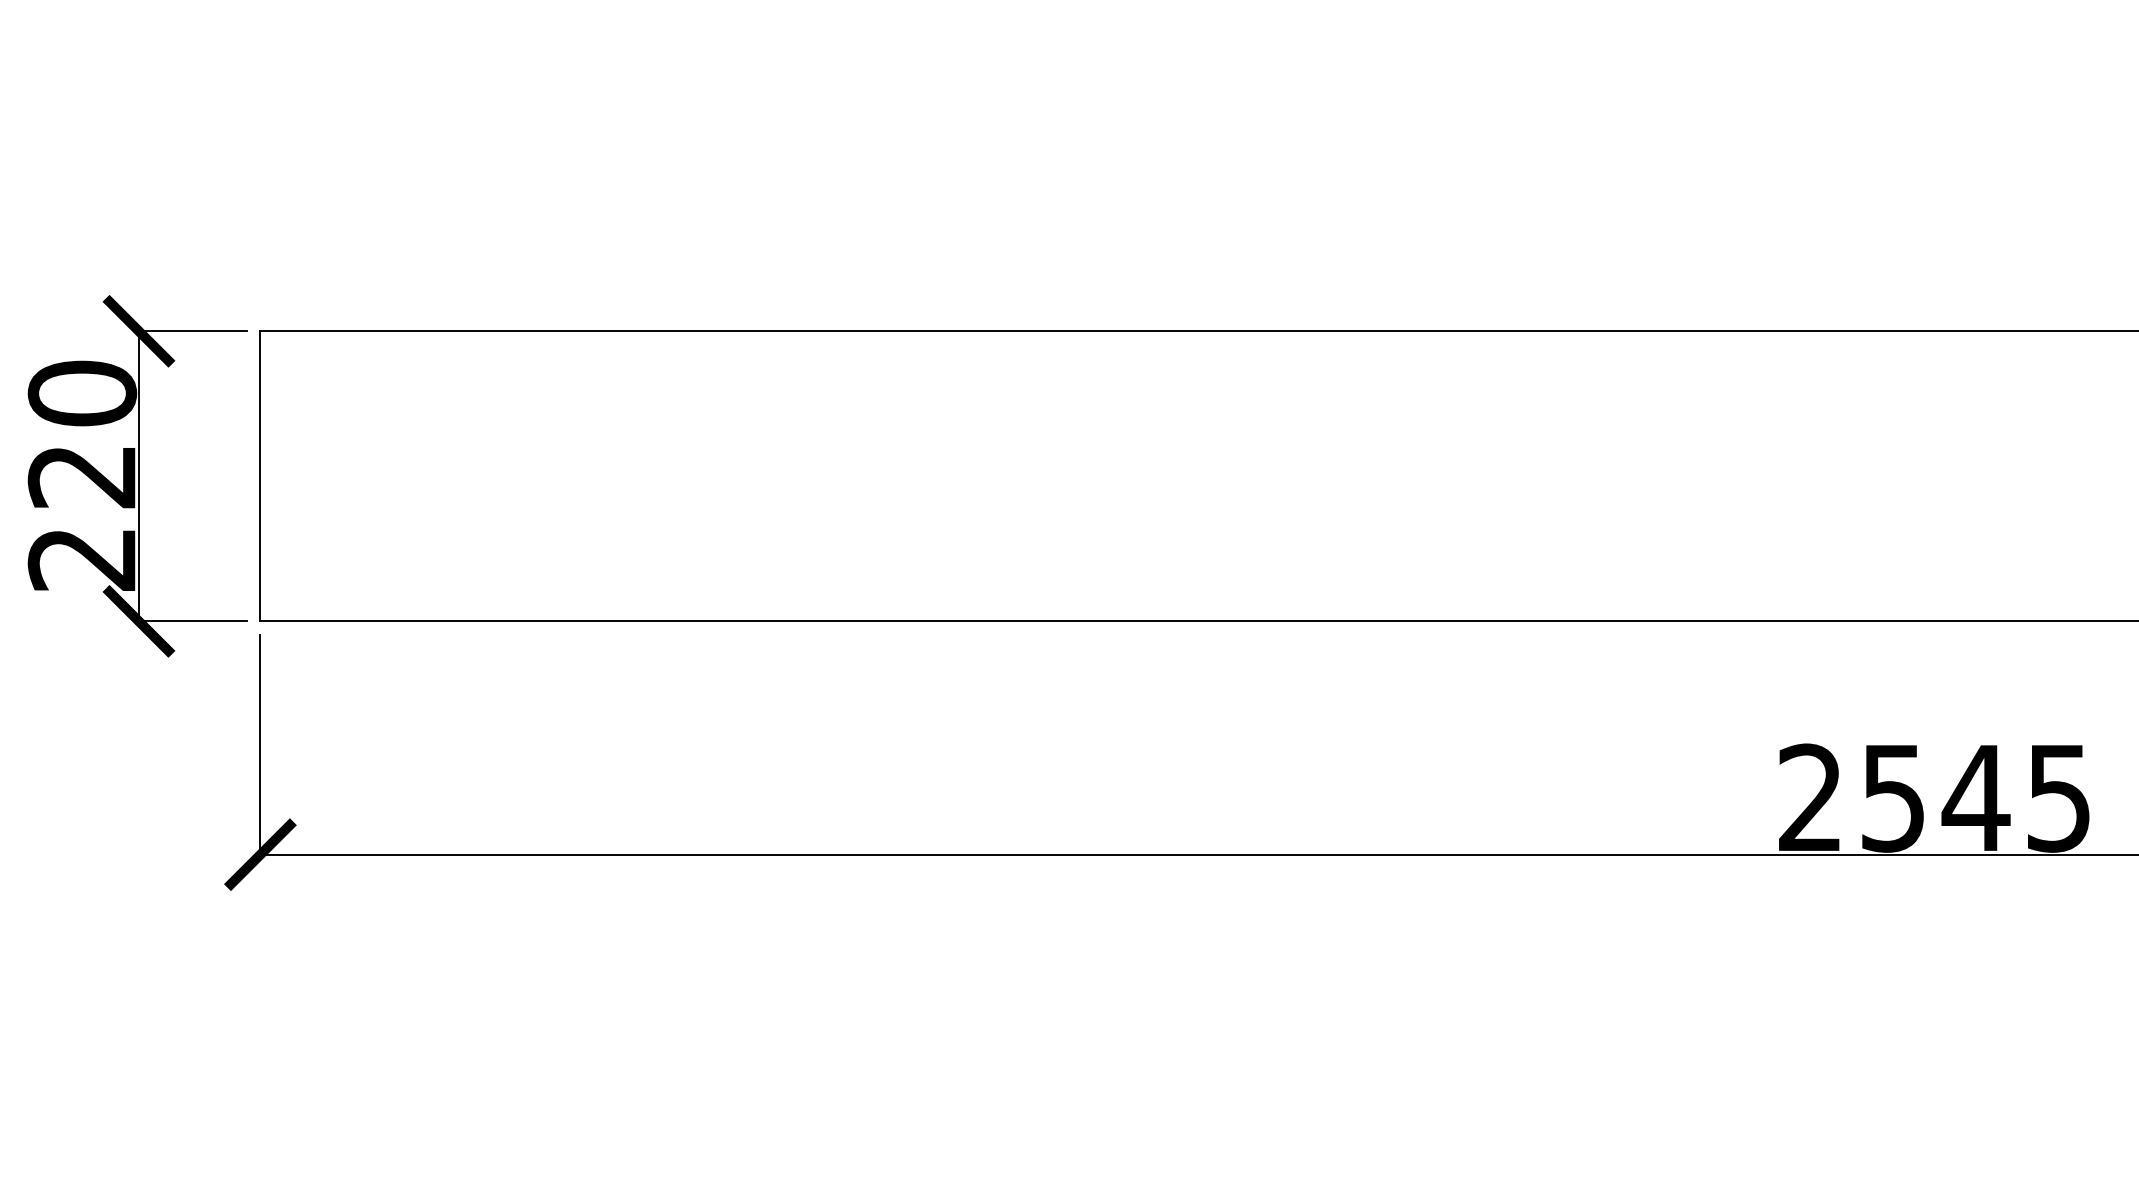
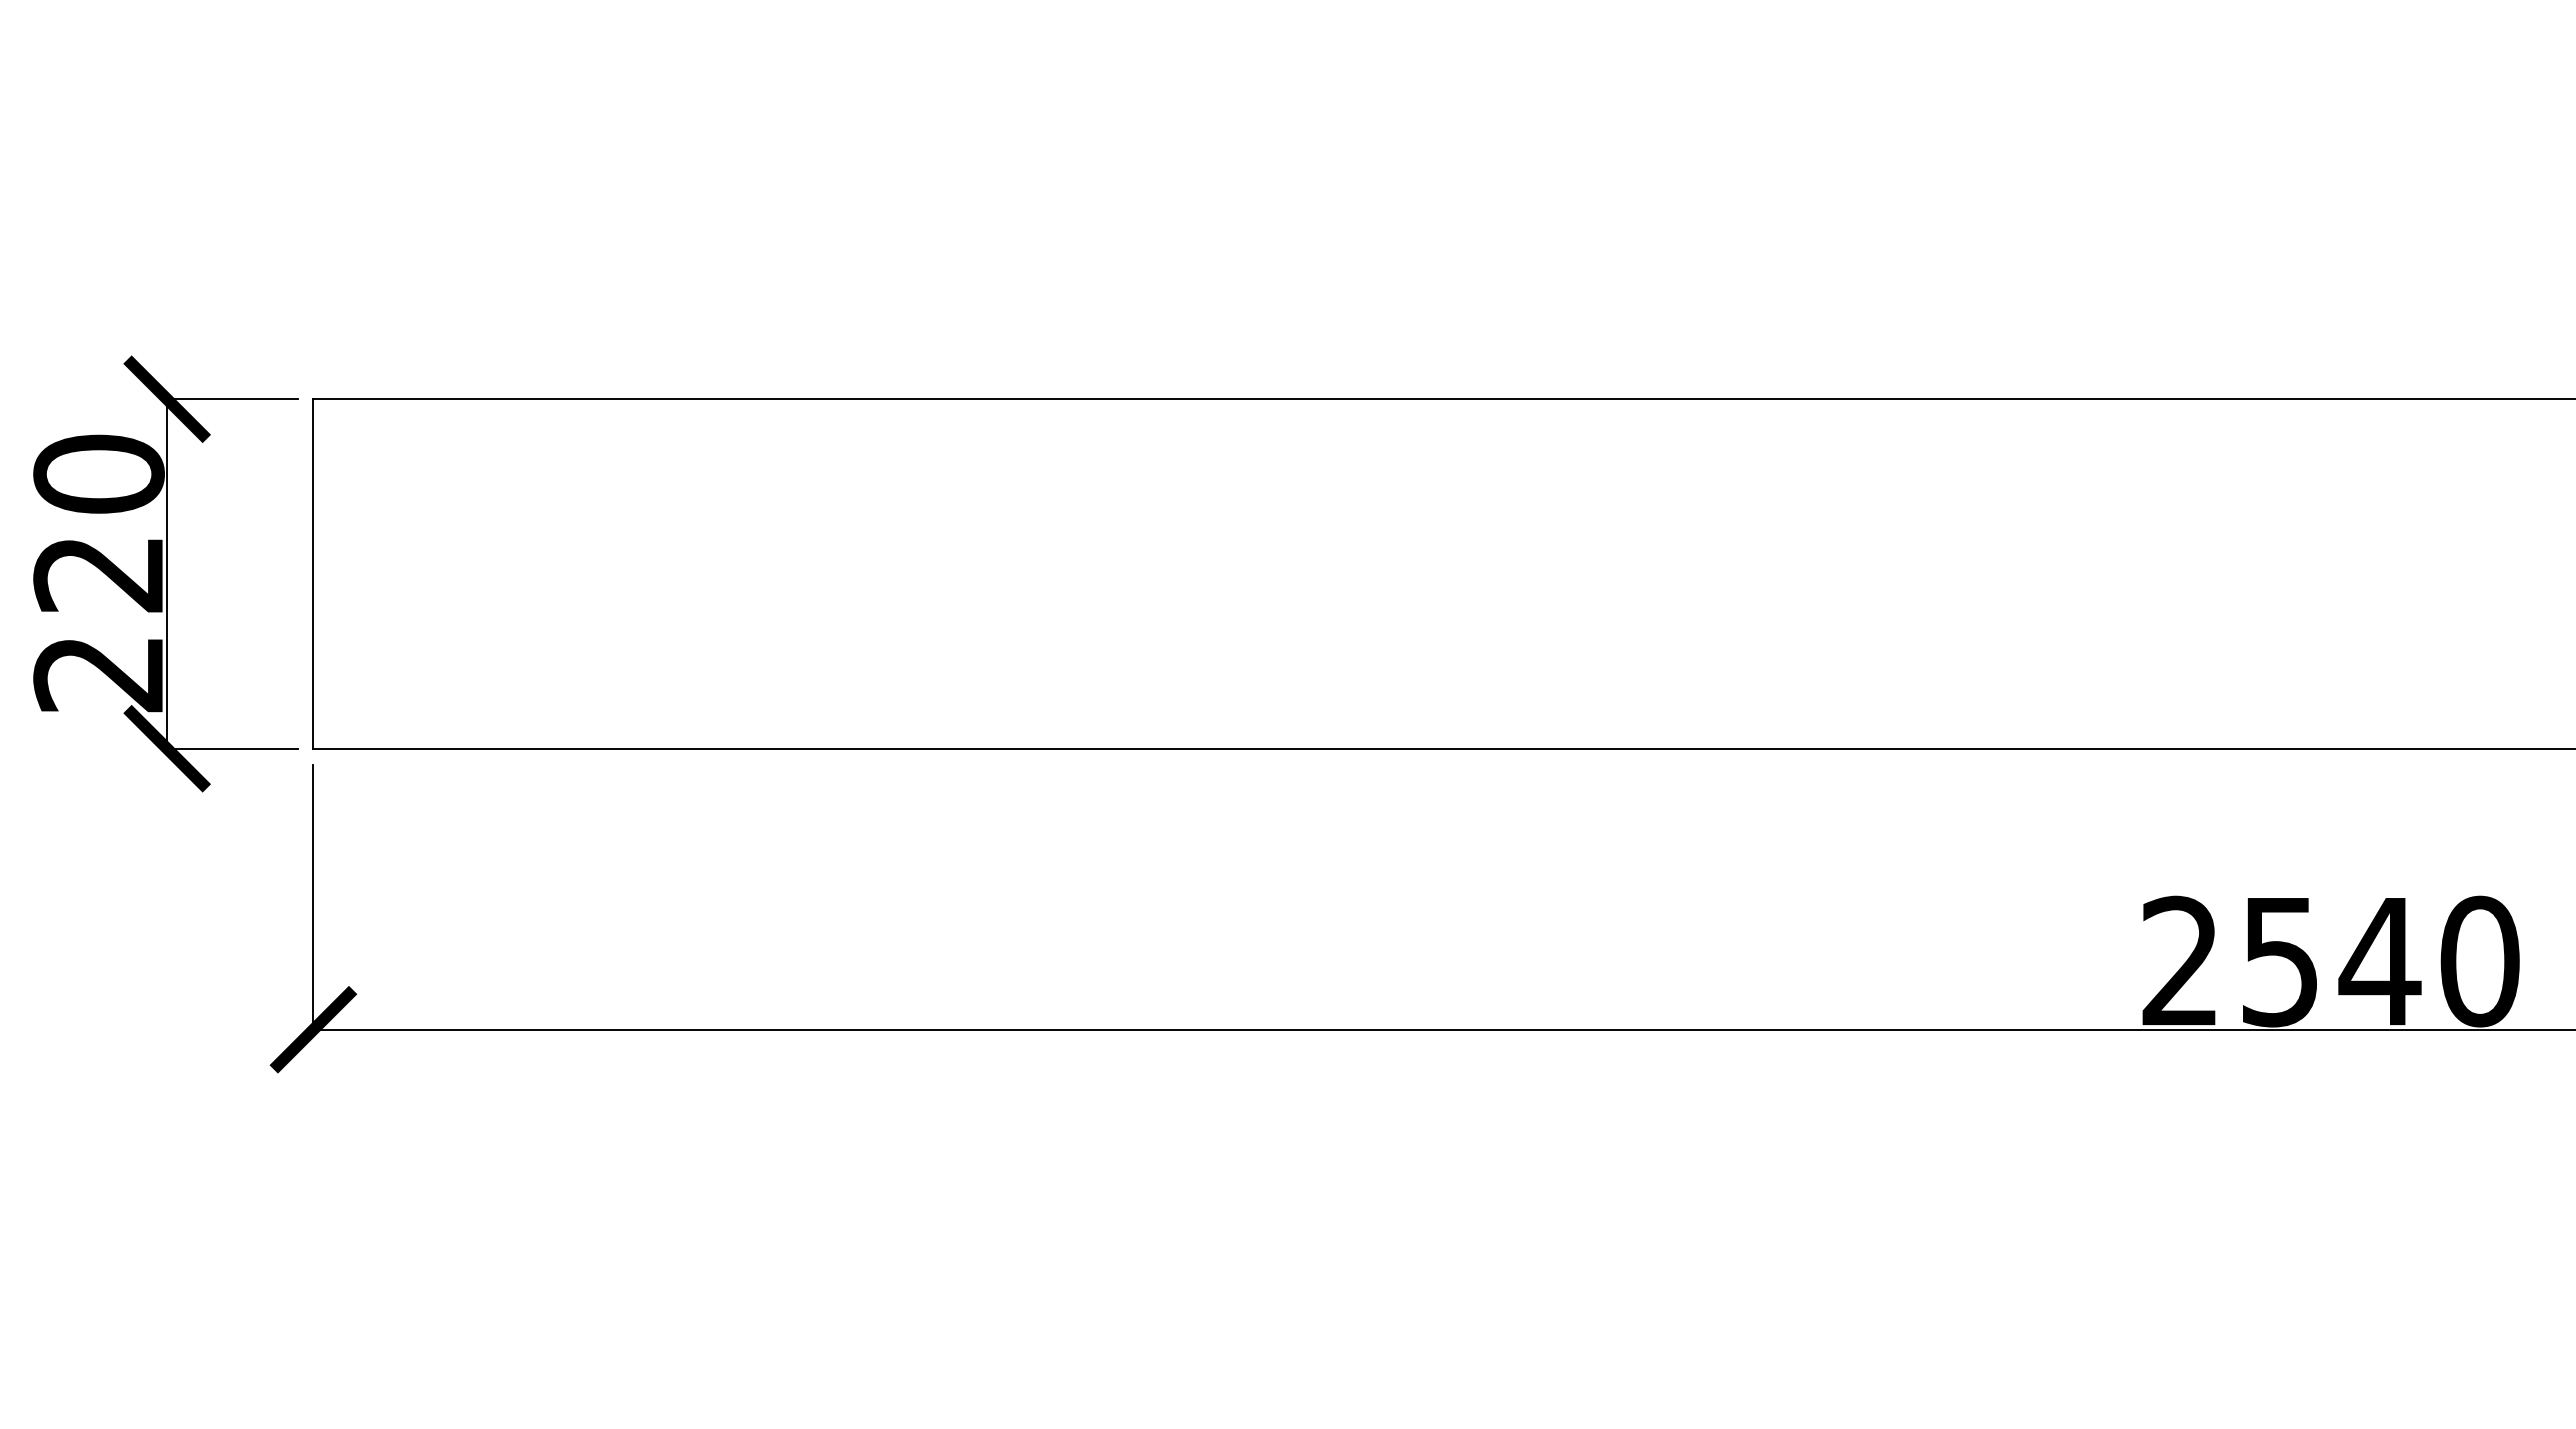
text: (2058, 798) -> (2479, 961), 2545 -> 2540

